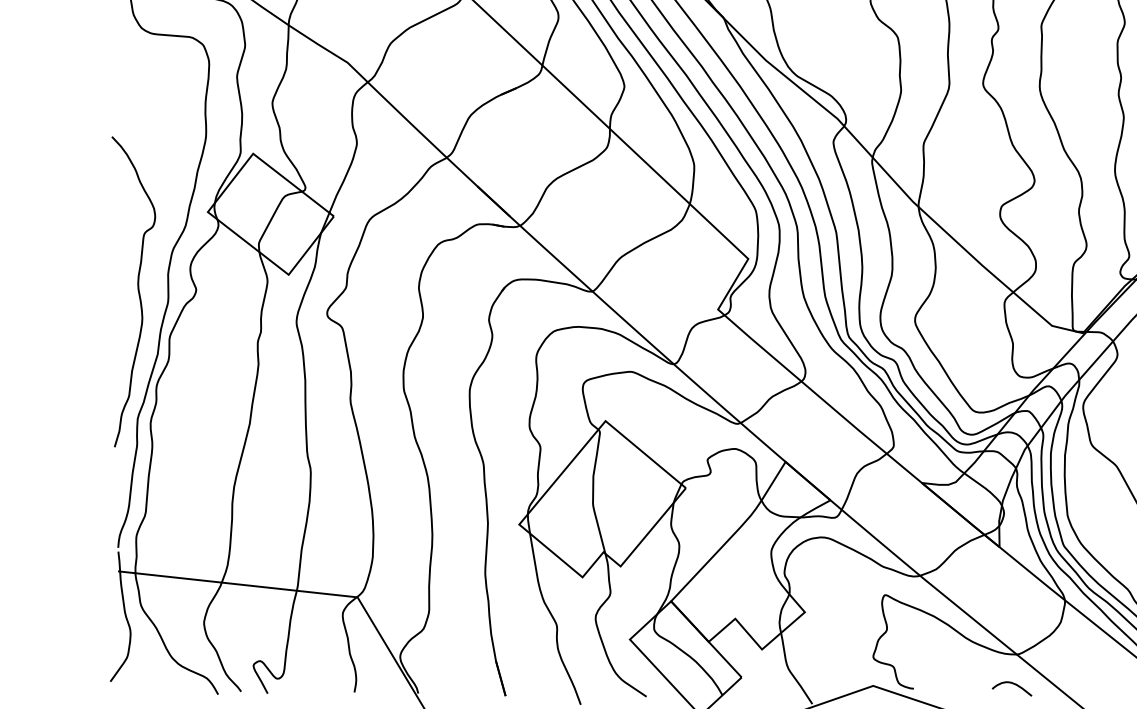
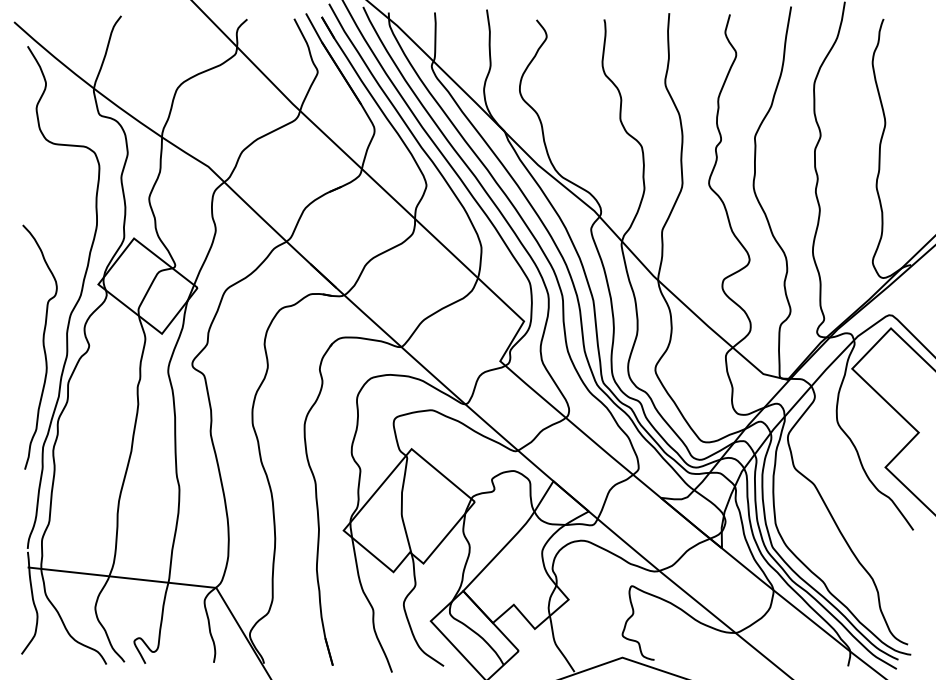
curve: (1011, 684) -> (731, 656), removed

